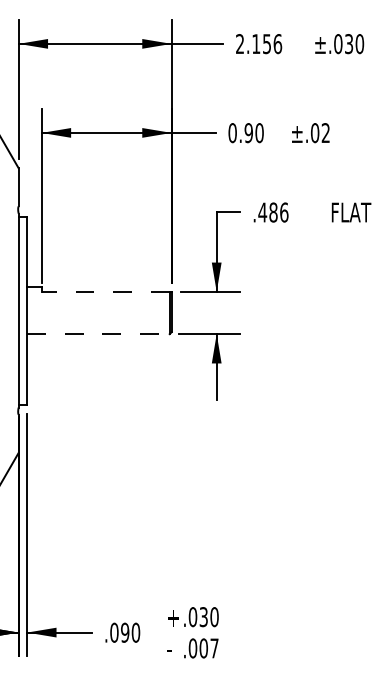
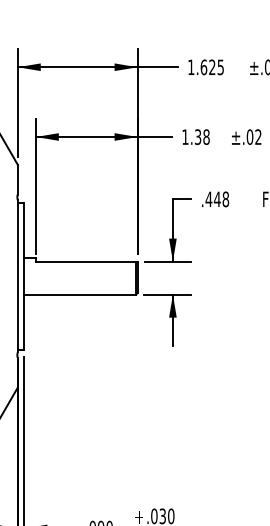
text: (259, 44) -> (206, 67), 2.156 -> 1.625
text: (245, 133) -> (195, 137), 0.90 -> 1.38
text: (278, 212) -> (221, 199), .486 -> .448
line: (105, 291) -> (85, 261), dashed -> solid
line: (98, 334) -> (80, 294), dashed -> solid

